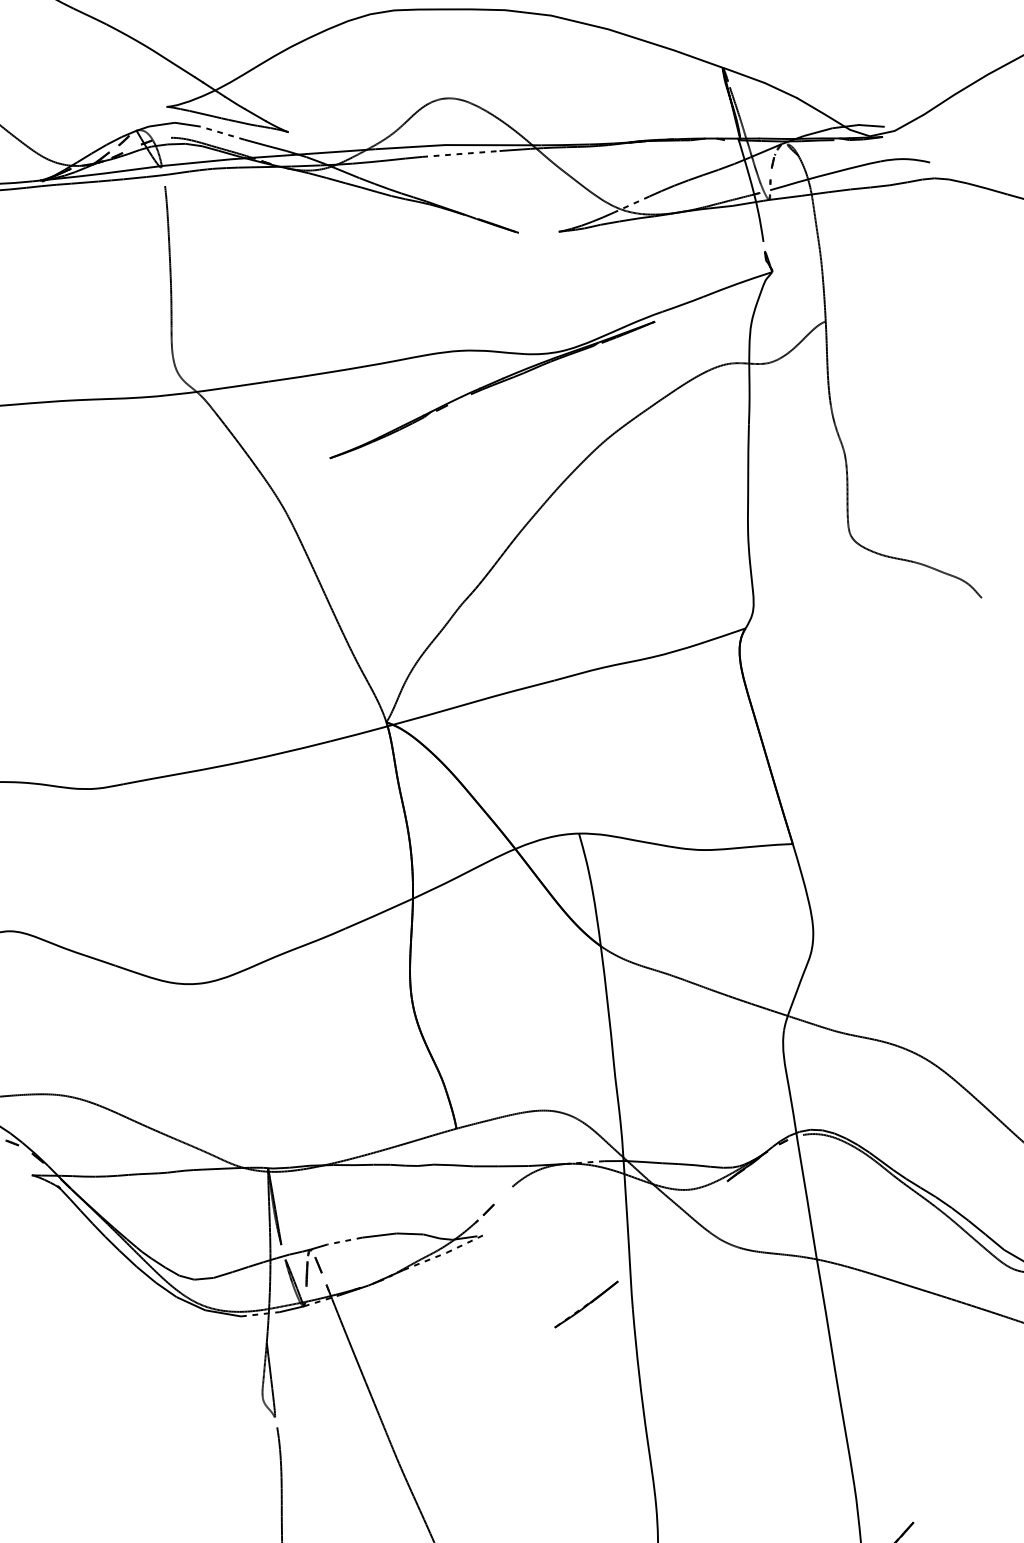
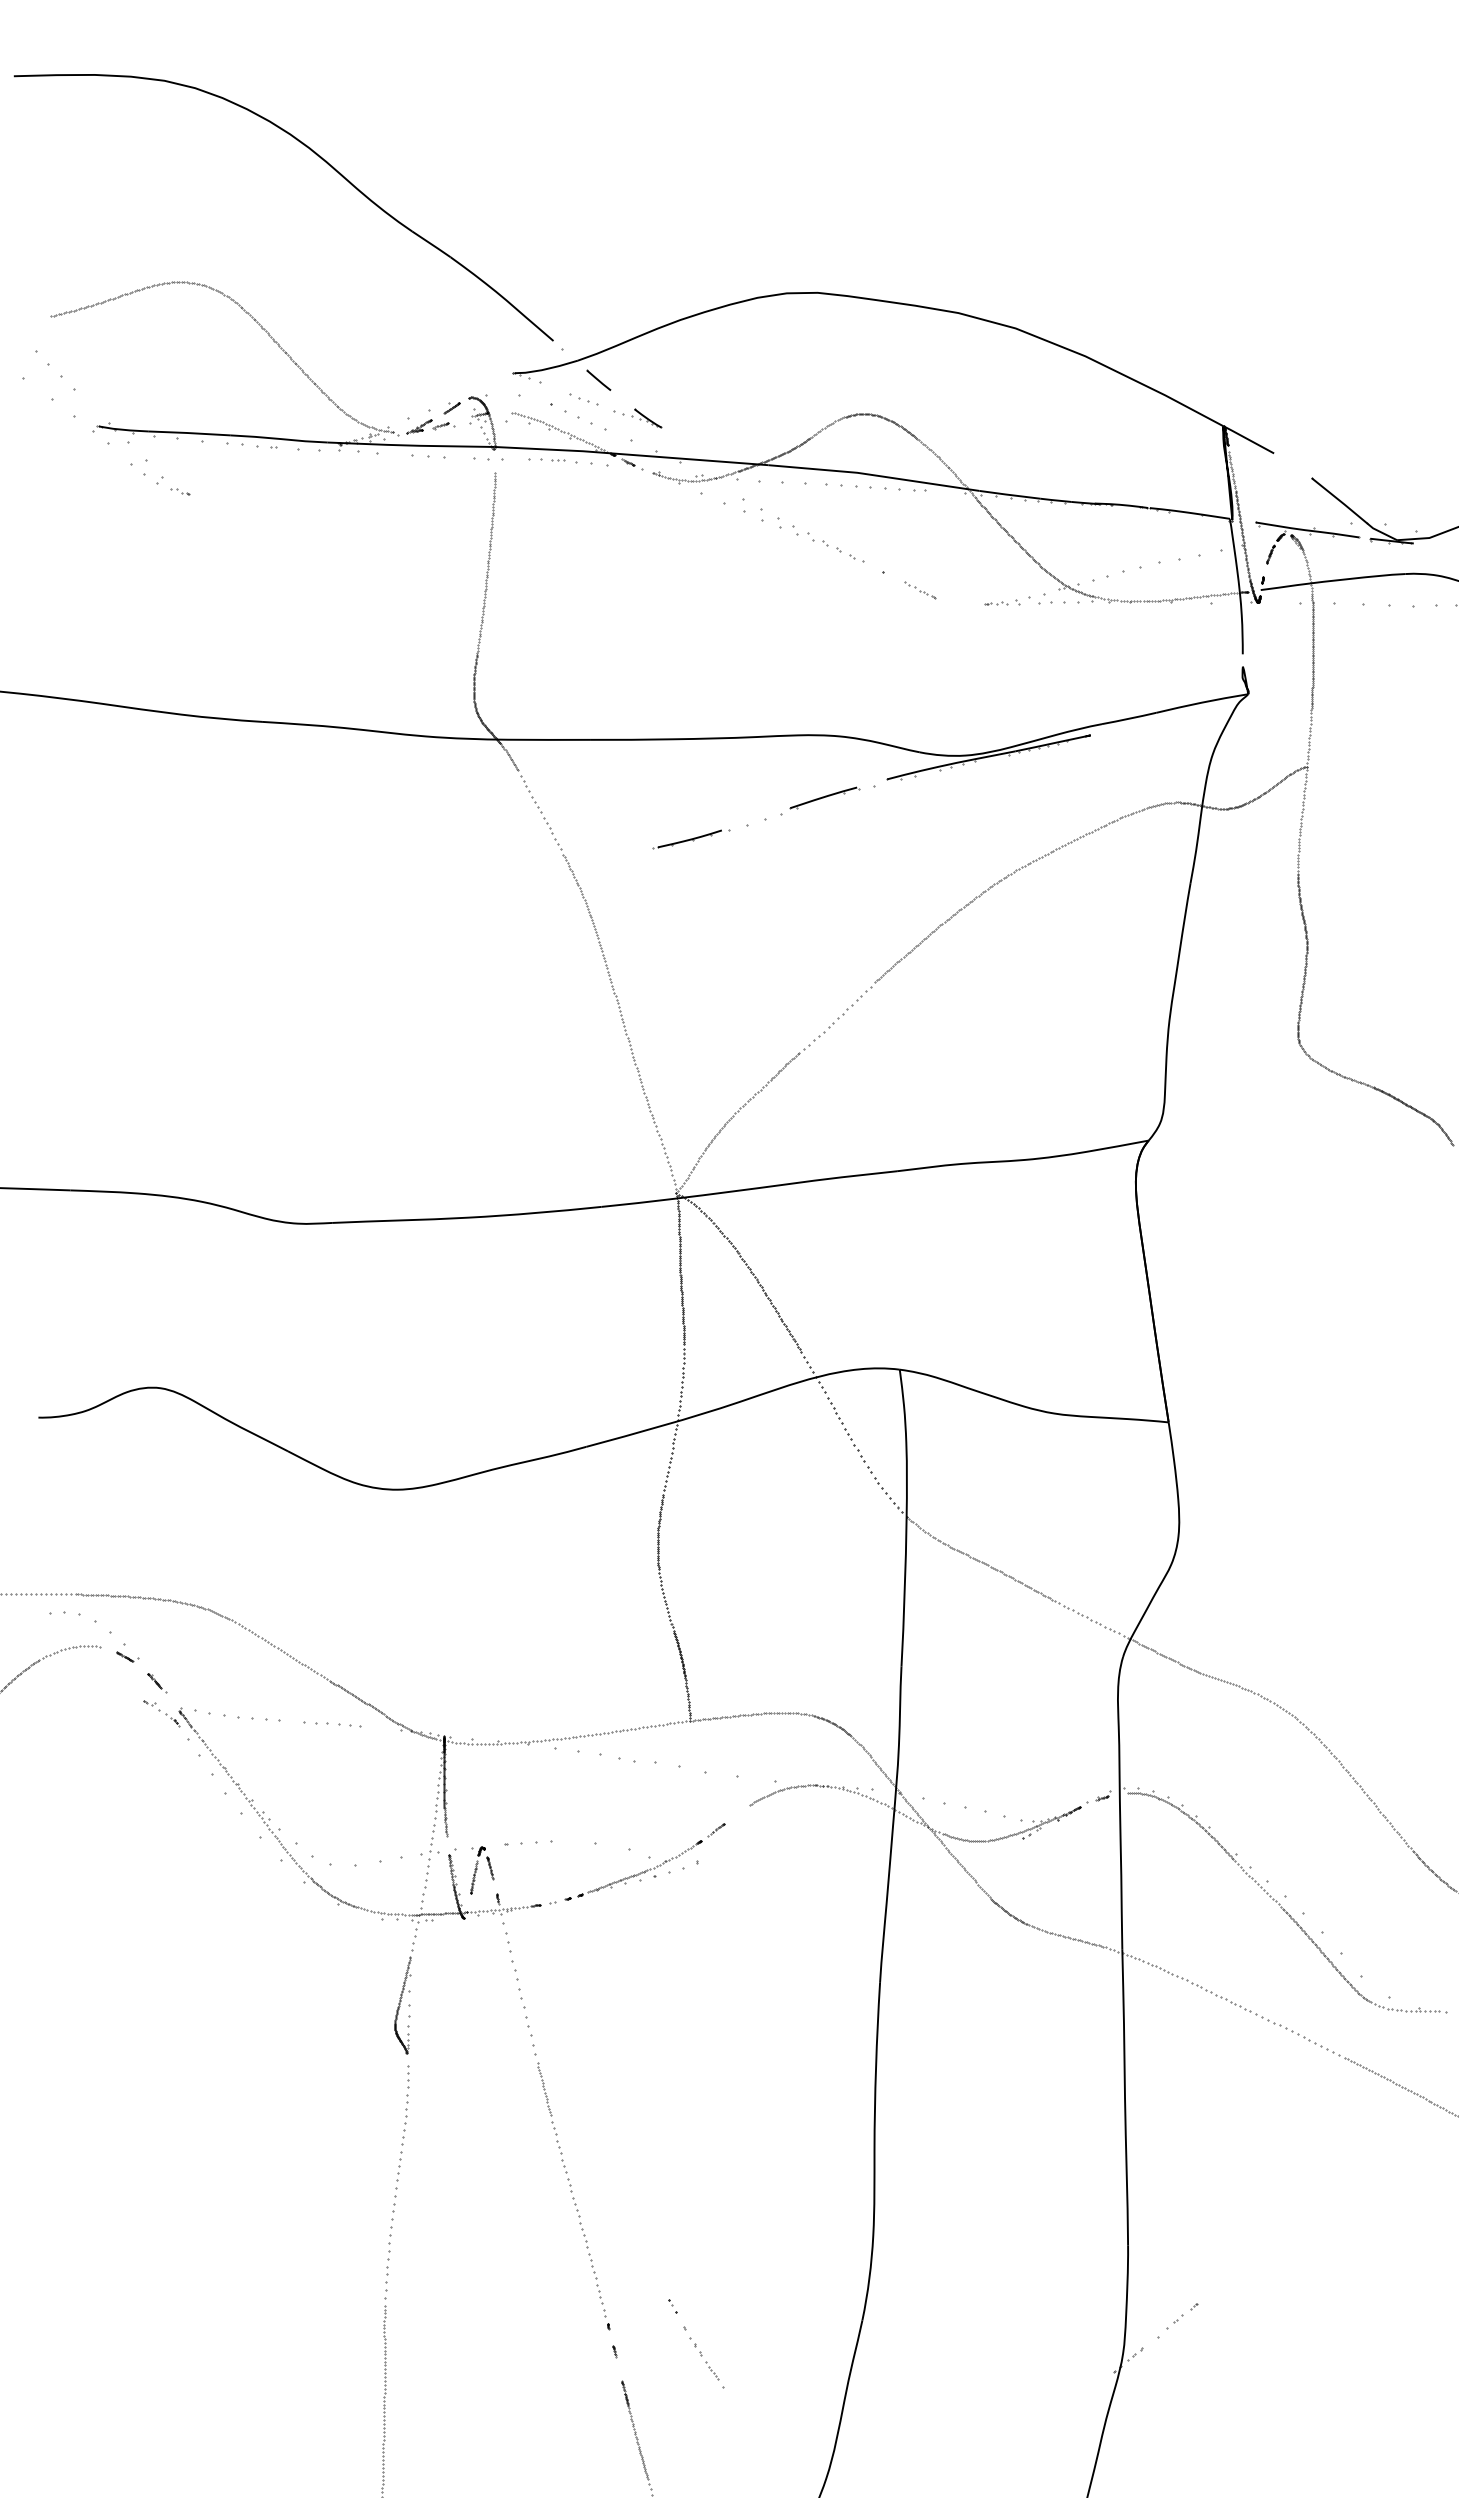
line: (401, 425) -> (750, 820), removed
part: (586, 1304) -> (822, 1967), removed

